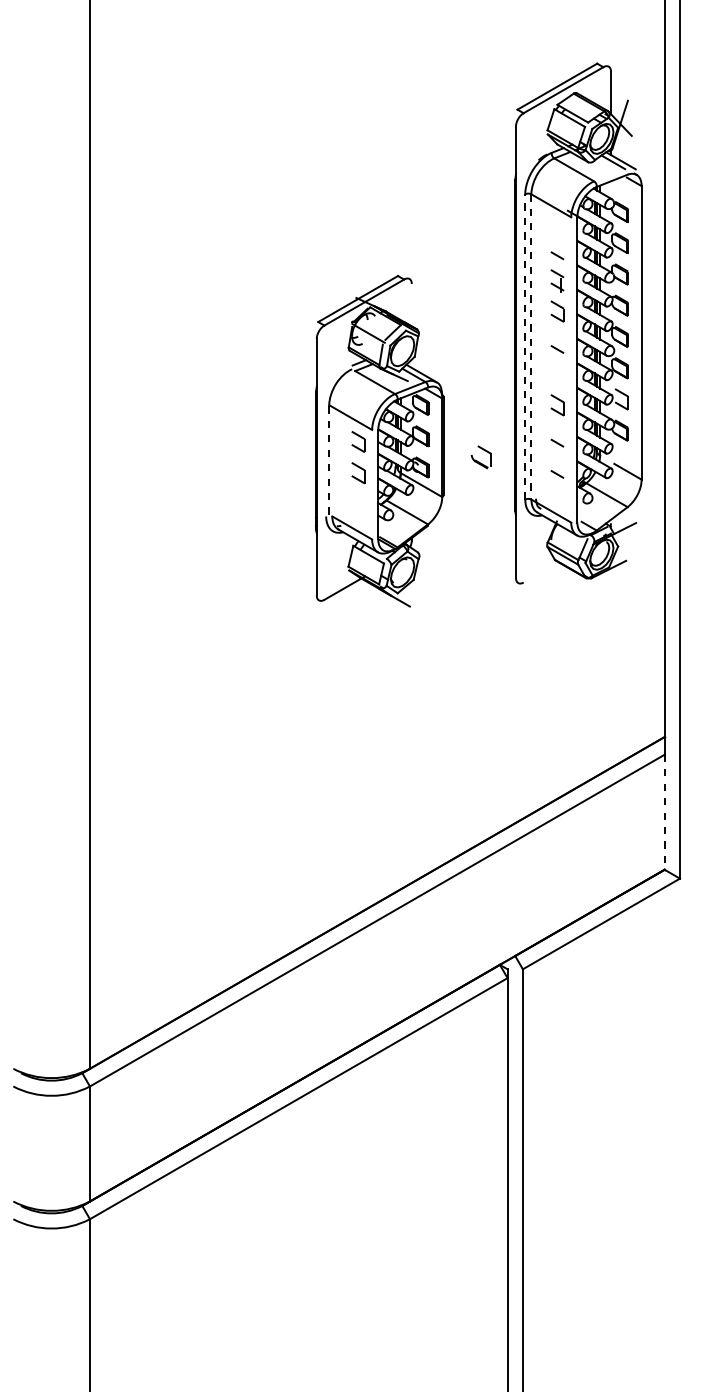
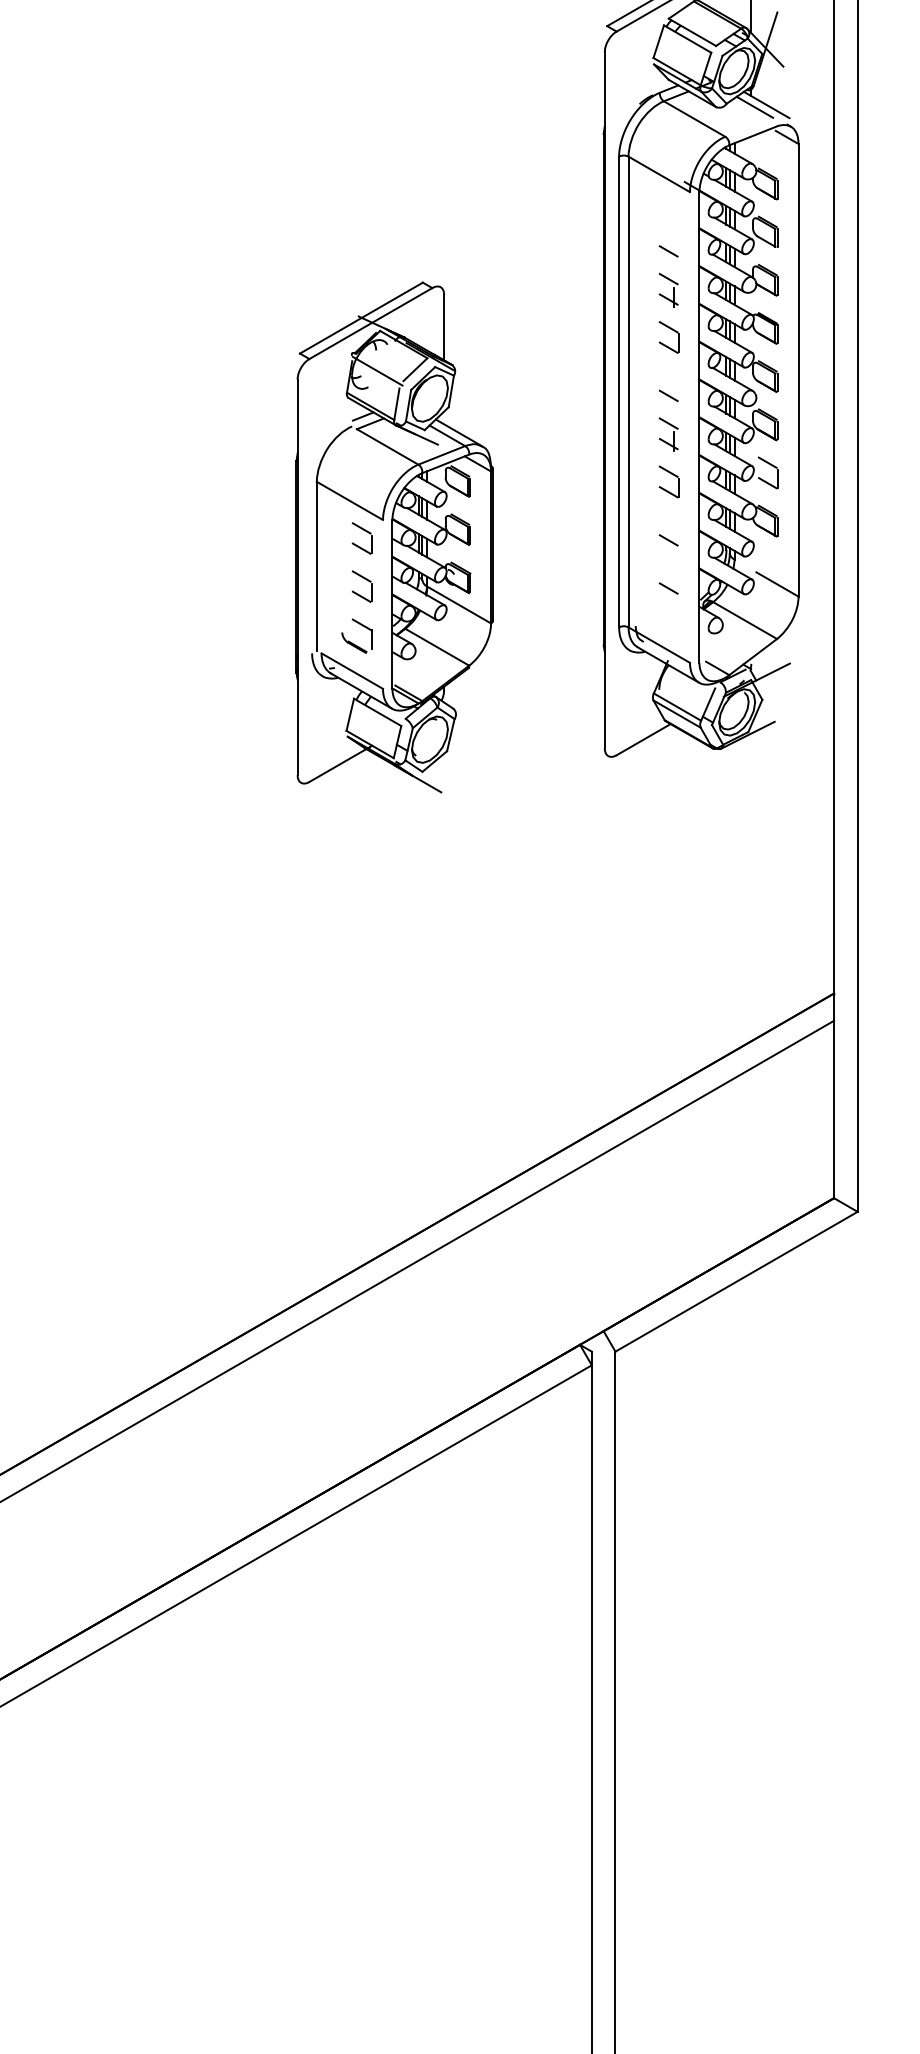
line: (411, 305) -> (443, 328), added
line: (525, 346) -> (619, 391), dashed -> solid
line: (531, 346) -> (628, 391), dashed -> solid
part: (557, 374) -> (668, 434), added
part: (480, 457) -> (355, 636), moved
line: (329, 459) -> (317, 565), dashed -> solid
line: (540, 572) -> (642, 739), added
line: (664, 812) -> (833, 1109), dashed -> solid

